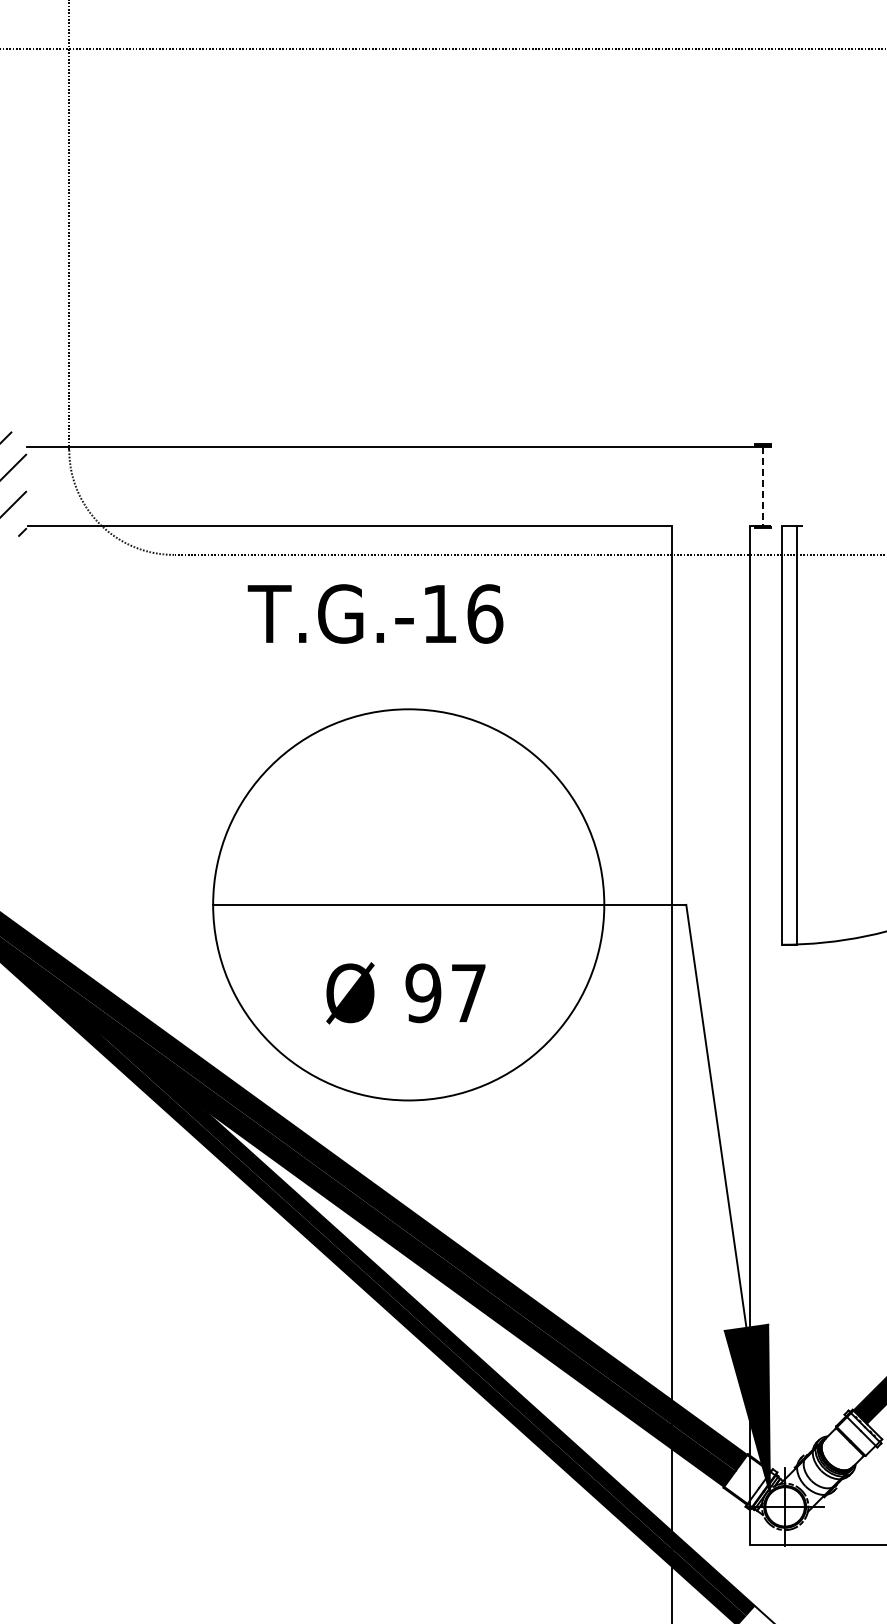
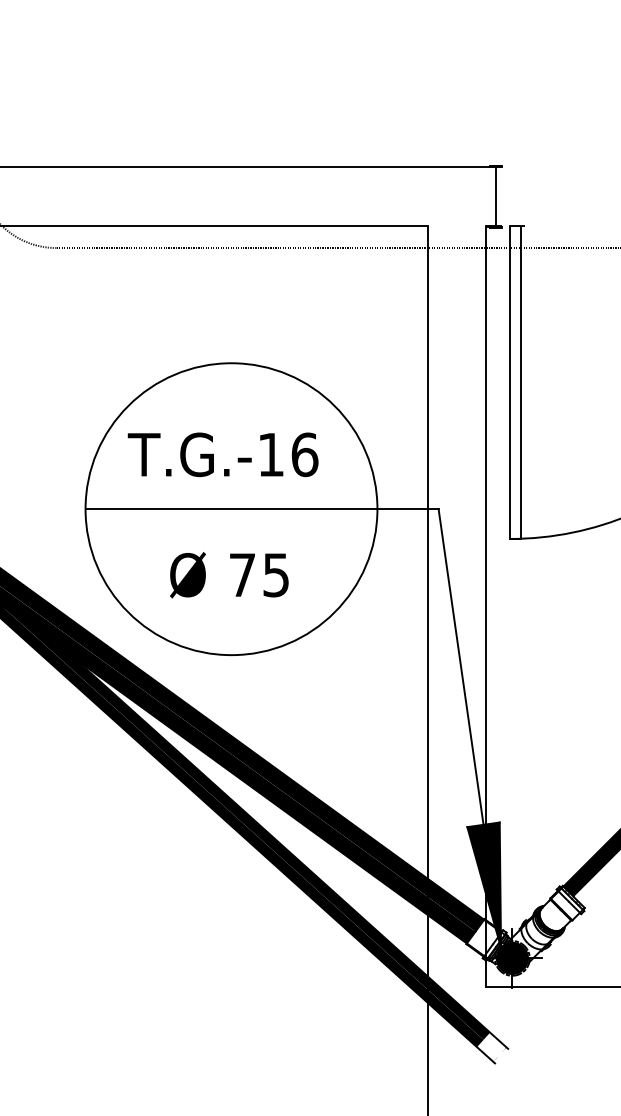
line: (763, 493) -> (496, 202), dashed -> solid
text: (375, 613) -> (223, 454), moved
text: (445, 993) -> (258, 575), 97 -> 75
fill: (784, 1506) -> (511, 958), added

